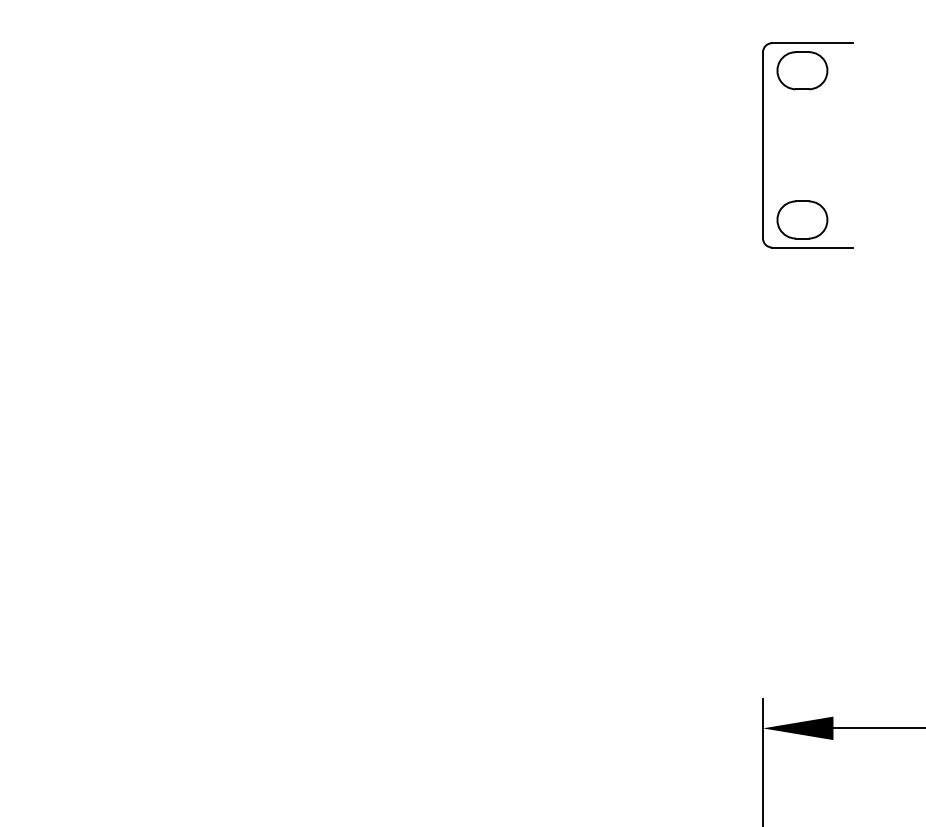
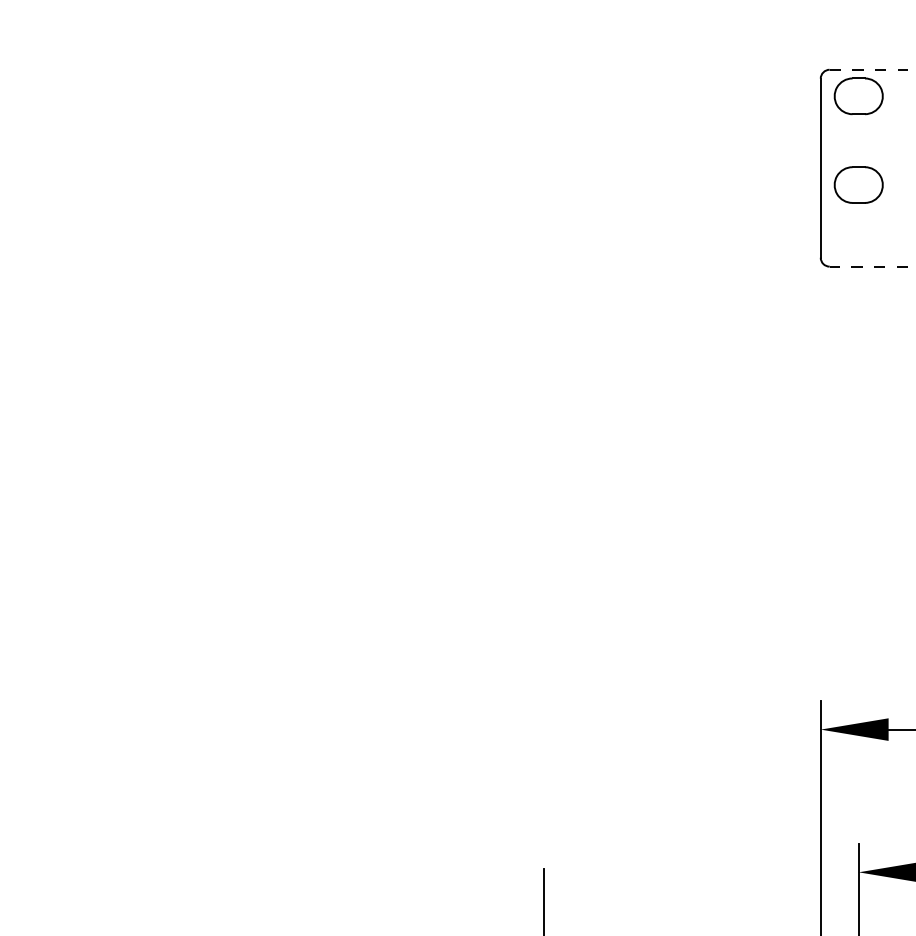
line: (813, 42) -> (869, 69), solid -> dashed
part: (802, 219) -> (858, 184), moved
line: (812, 247) -> (868, 266), solid -> dashed

